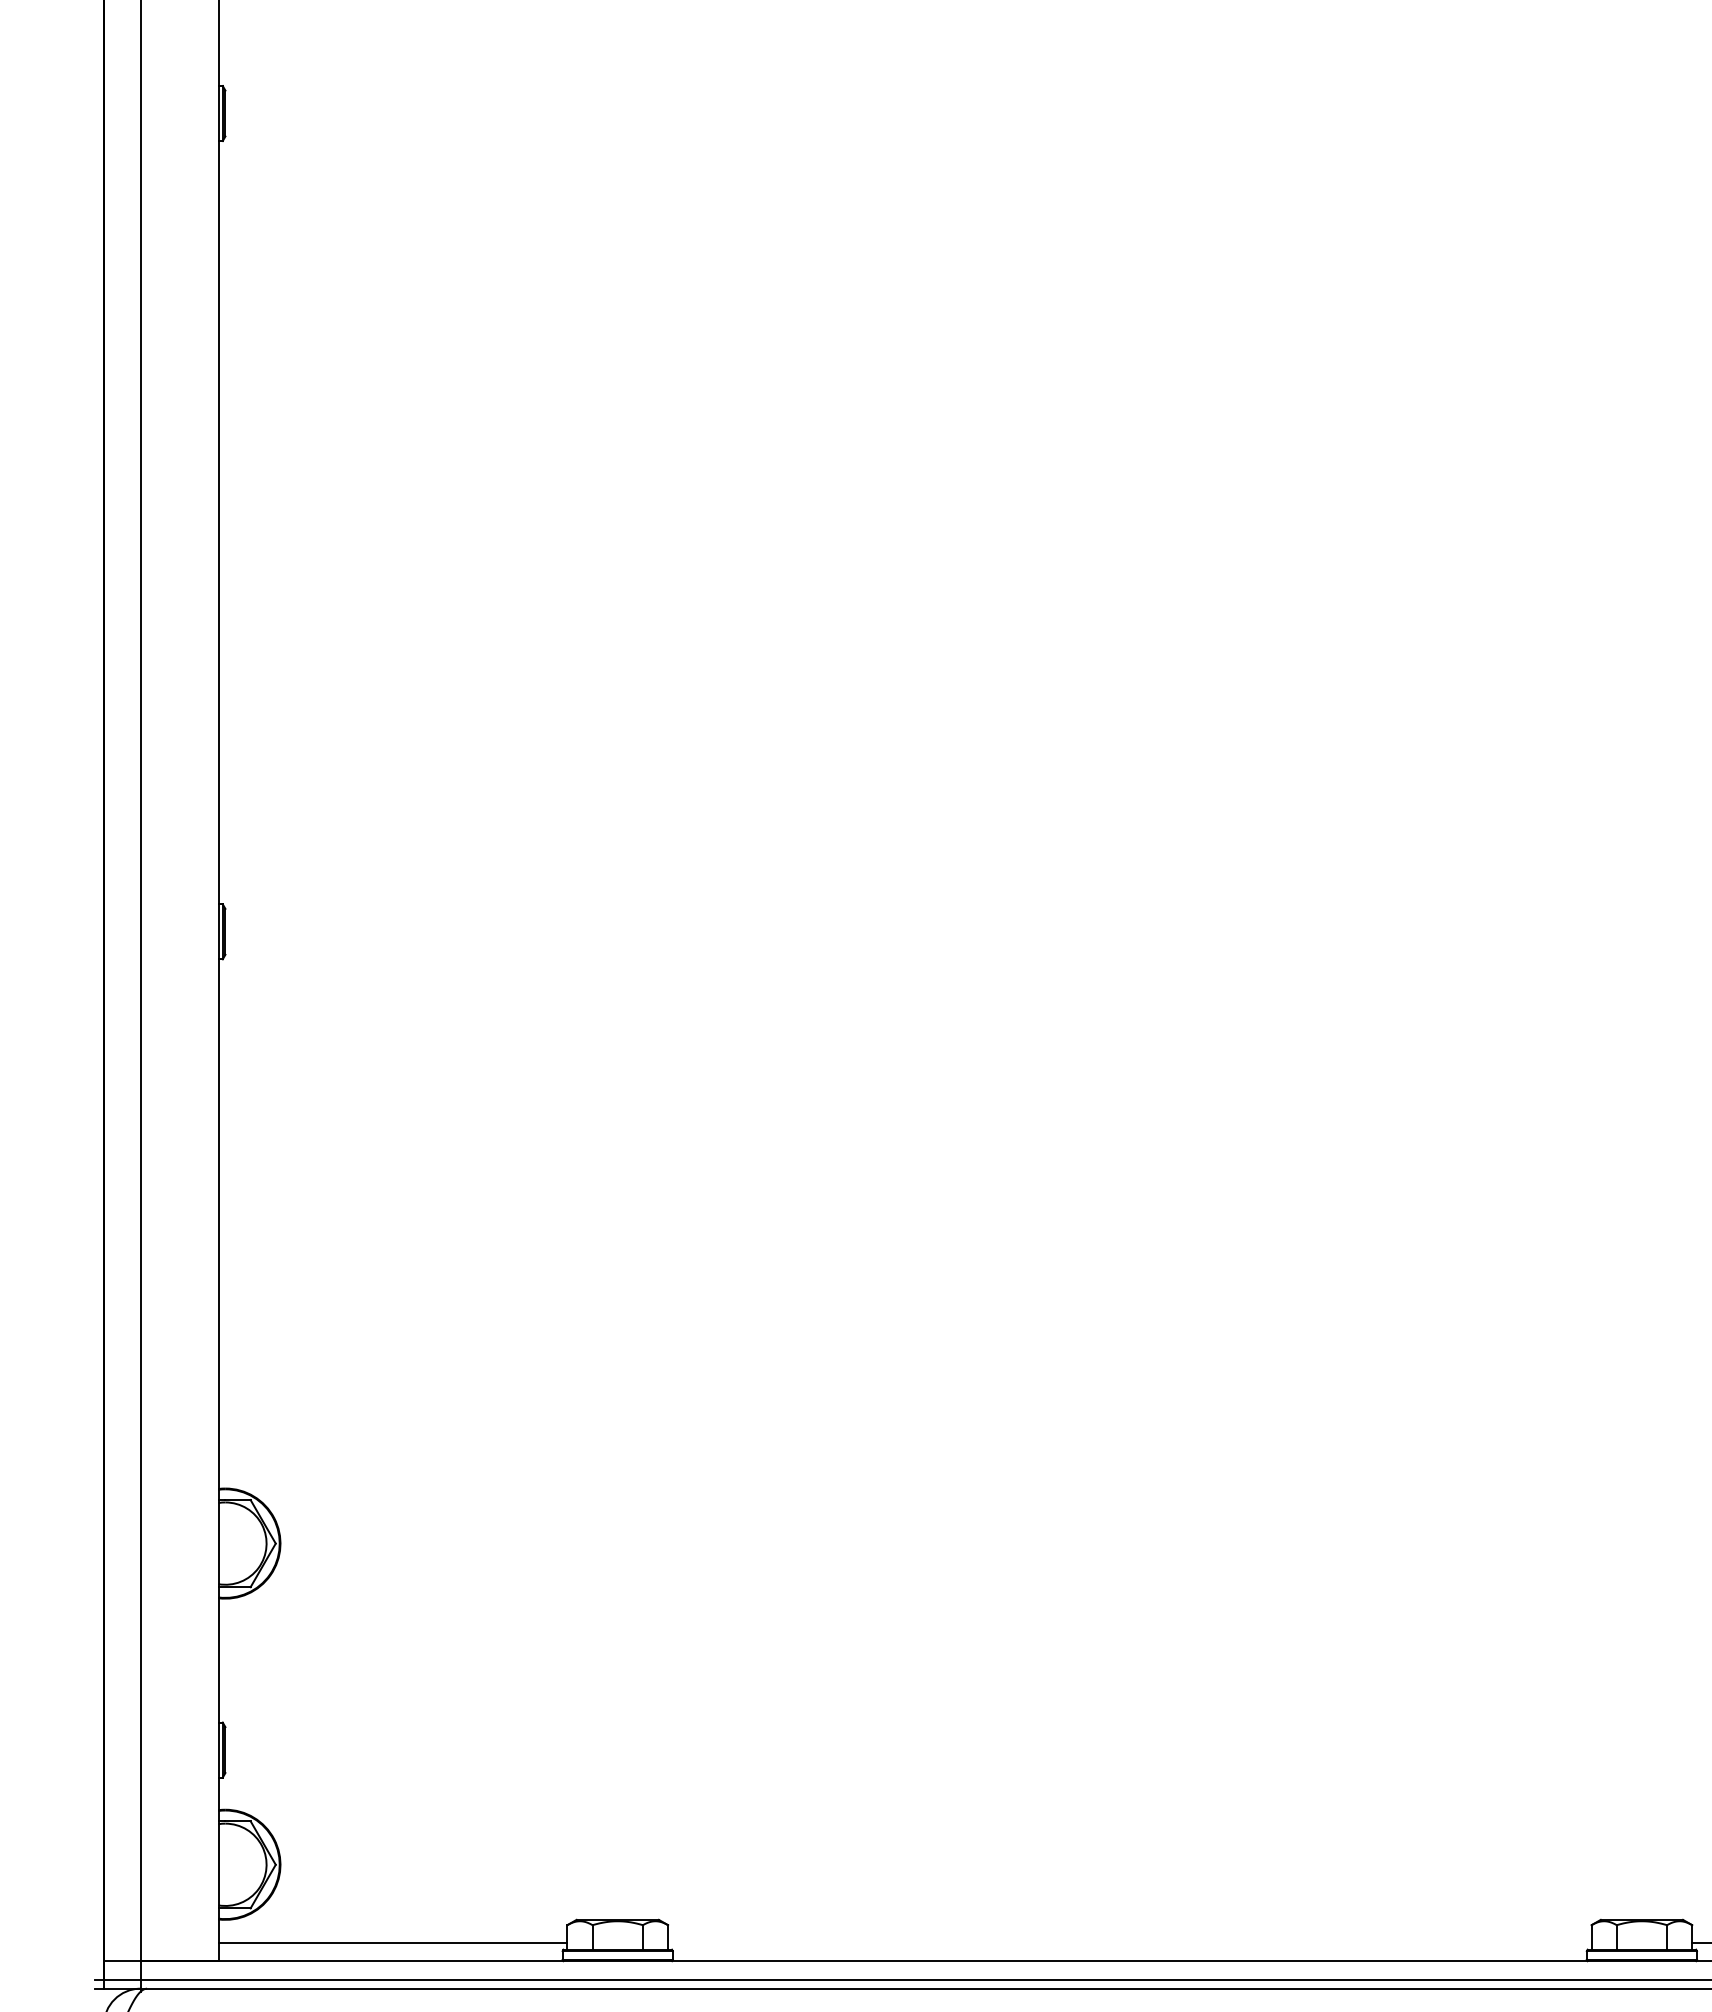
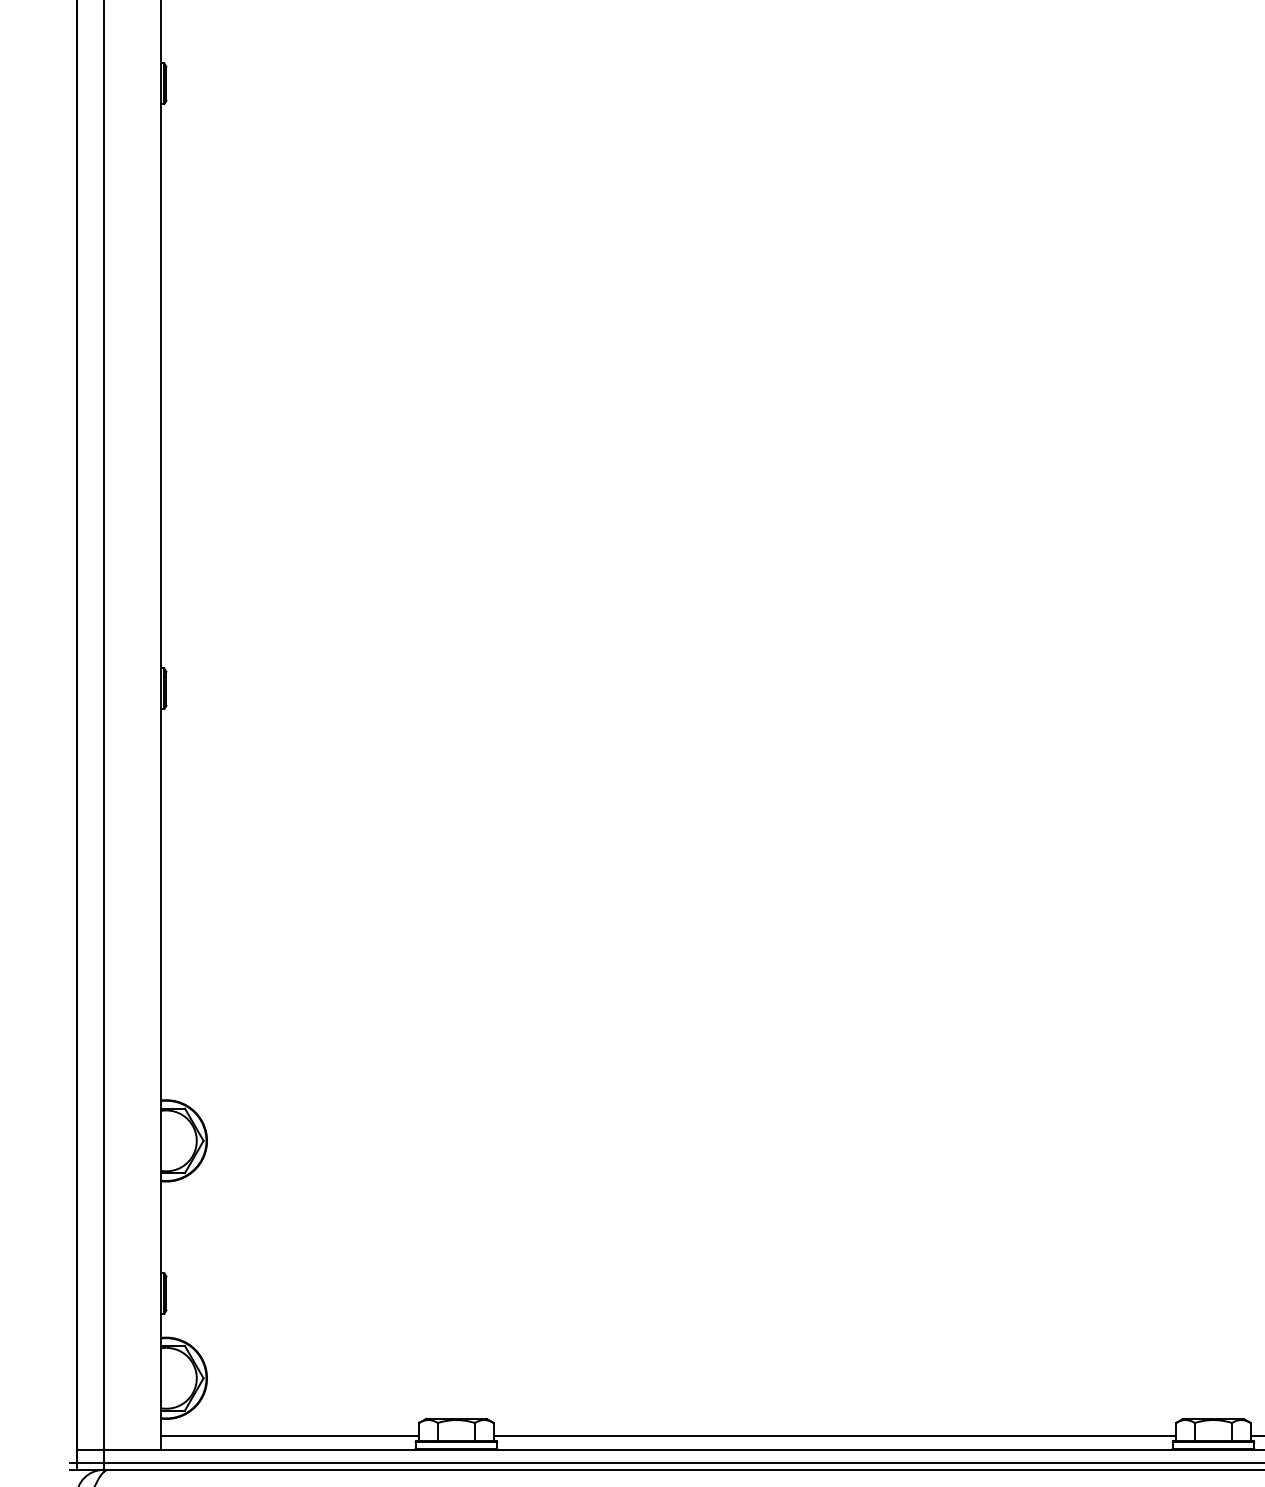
line: (1129, 1942) -> (834, 1435), added

